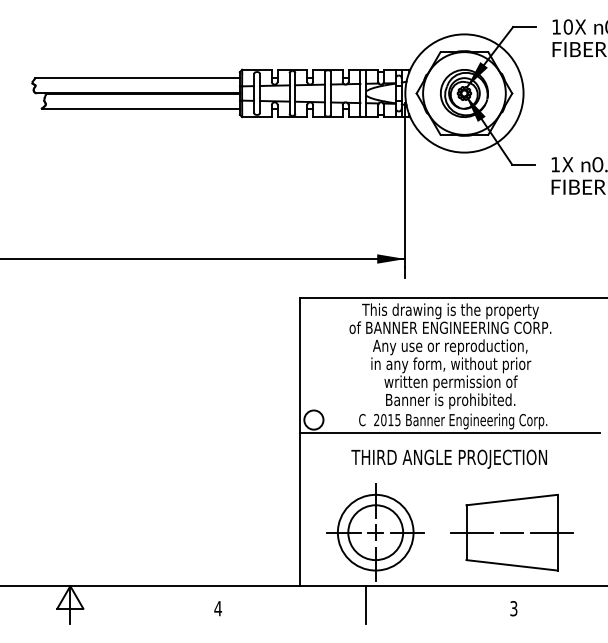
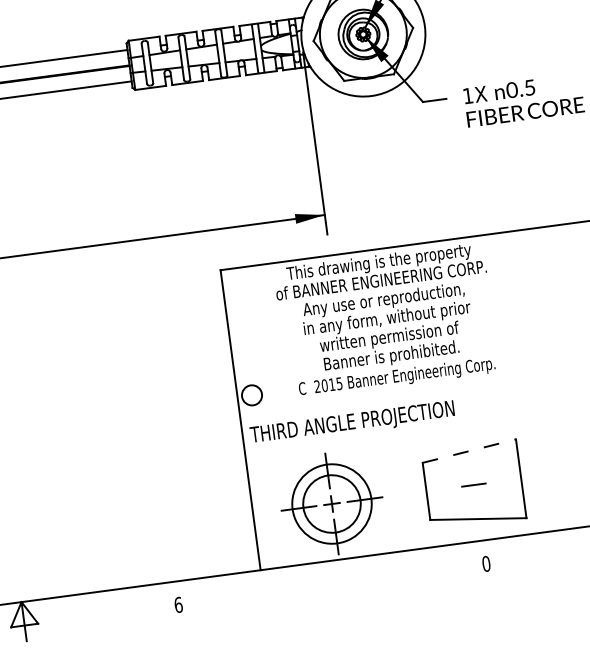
line: (450, 433) -> (396, 390), removed
text: (448, 458) -> (351, 422), moved
line: (512, 500) -> (469, 451), solid -> dashed
line: (472, 532) -> (432, 490), removed
line: (551, 532) -> (514, 479), removed
line: (366, 604) -> (332, 580), removed
text: (218, 608) -> (178, 604), 4 -> 6
text: (513, 608) -> (485, 563), 3 -> 0

